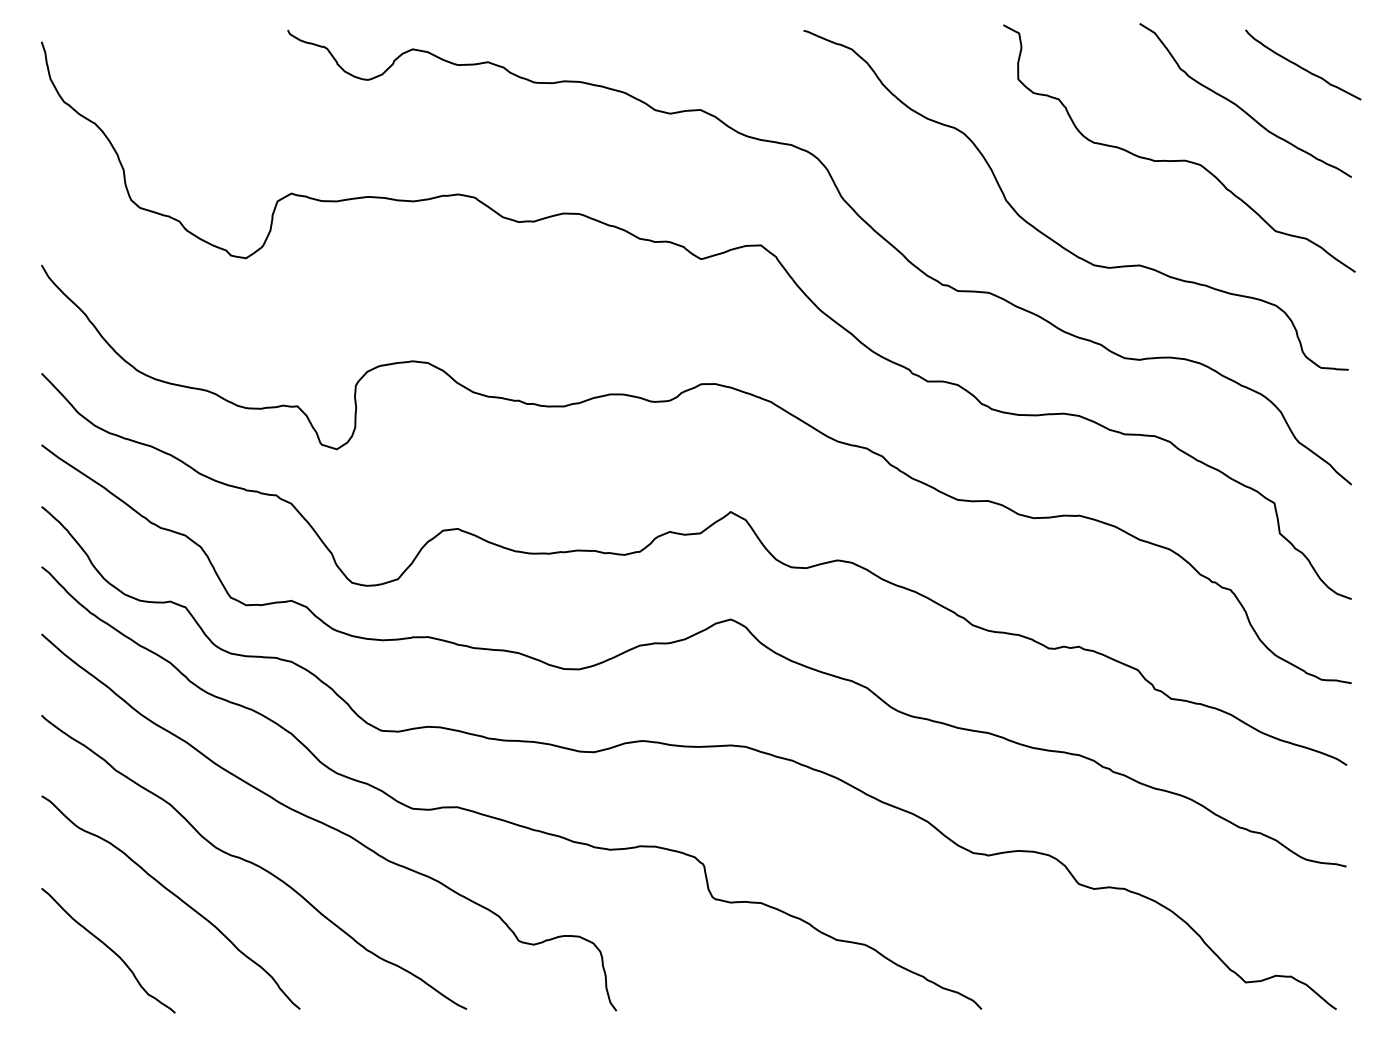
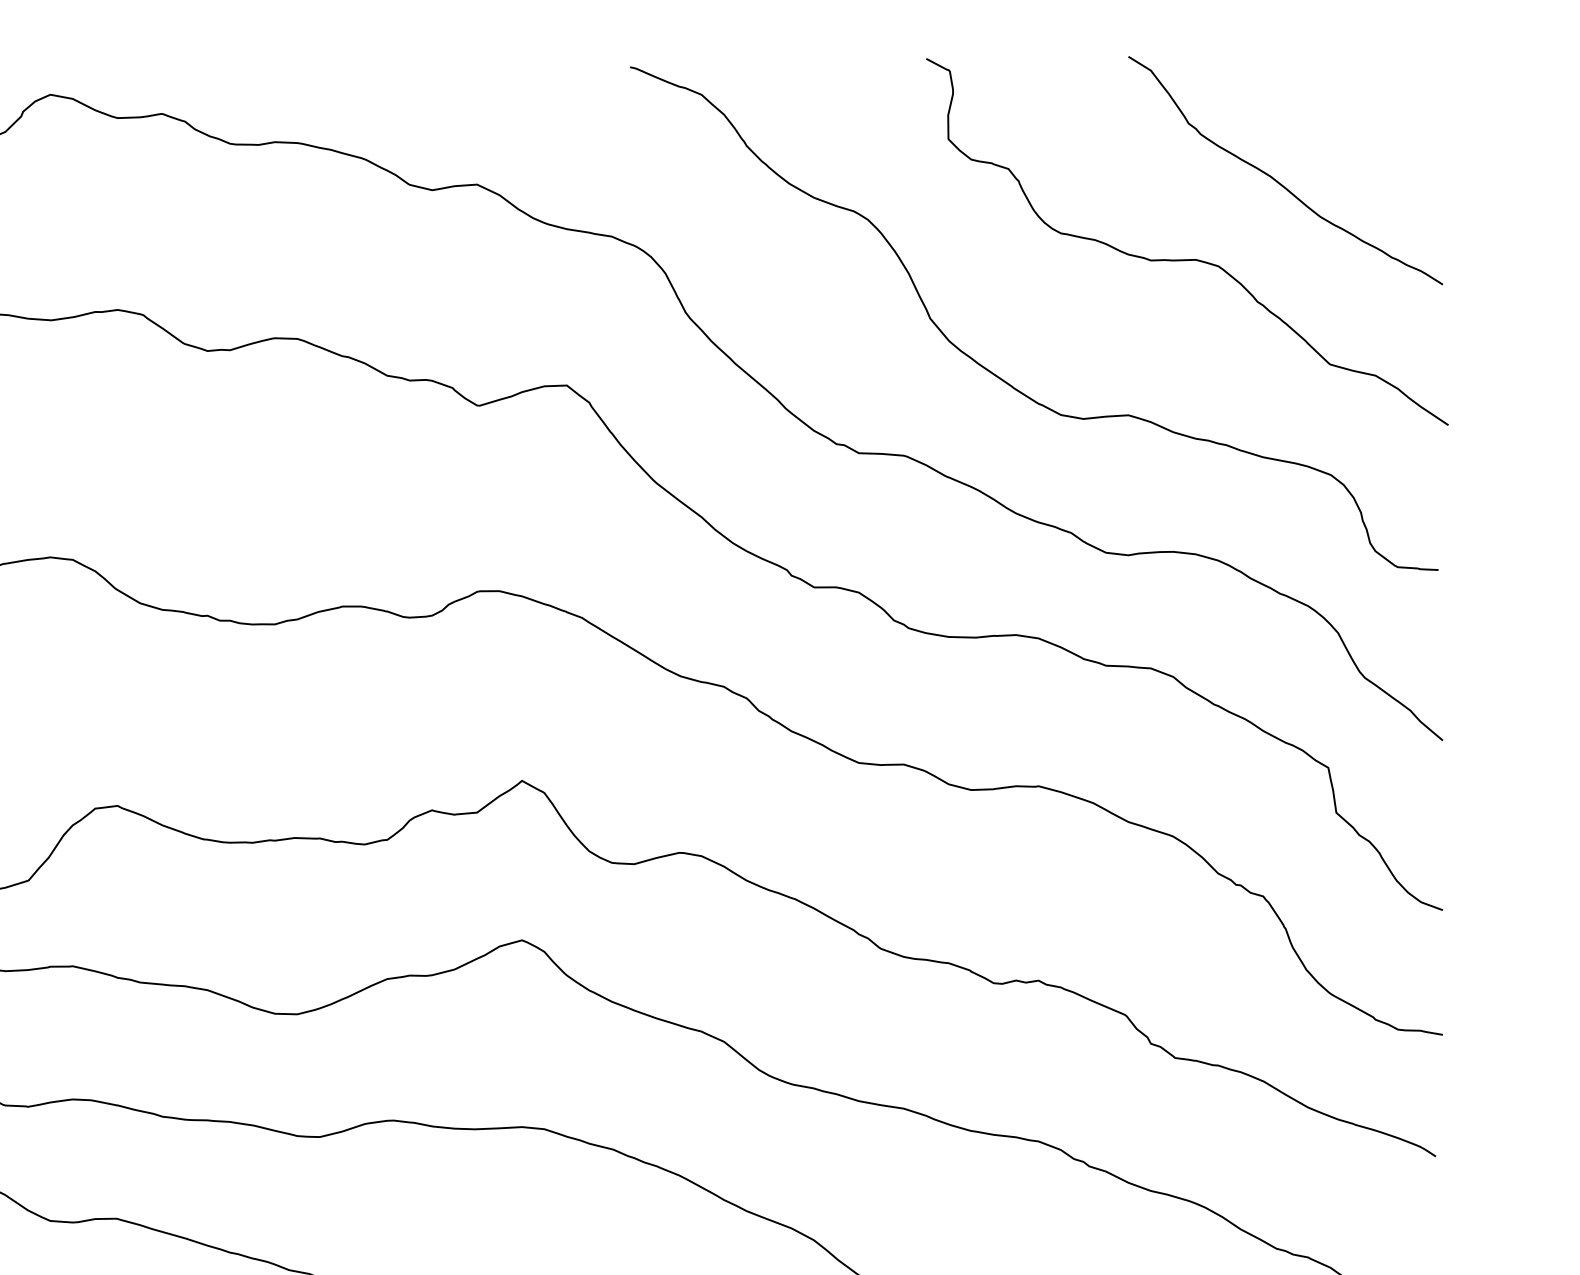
curve: (1301, 66) -> (1368, 120), removed

